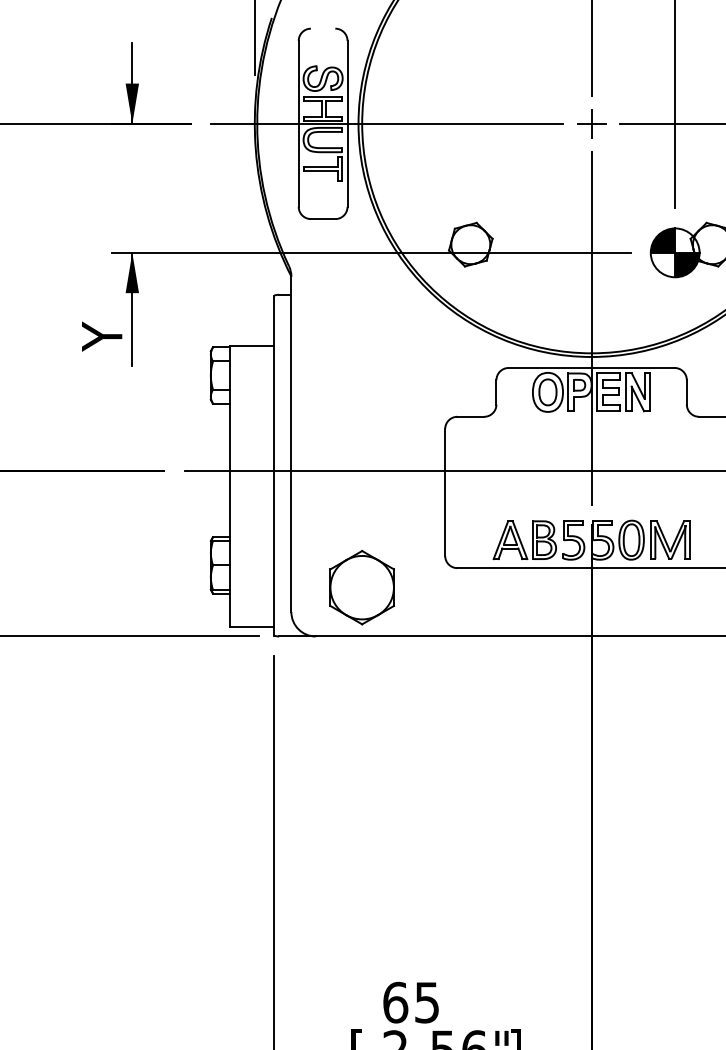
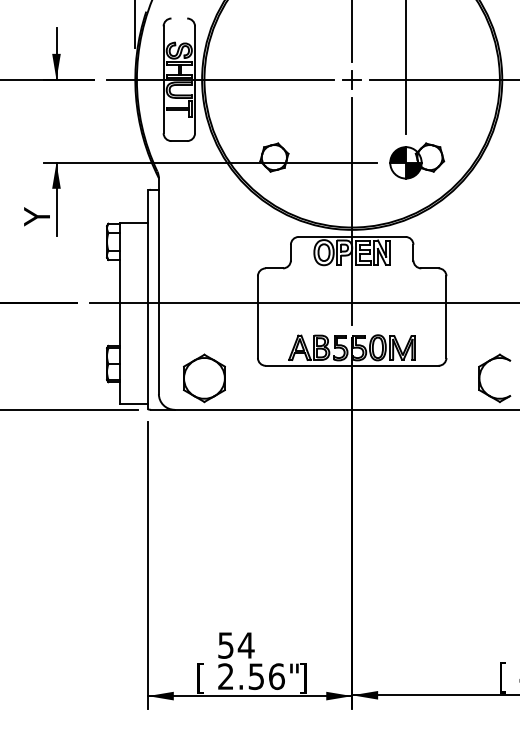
text: (411, 1002) -> (236, 645), 65 -> 54

